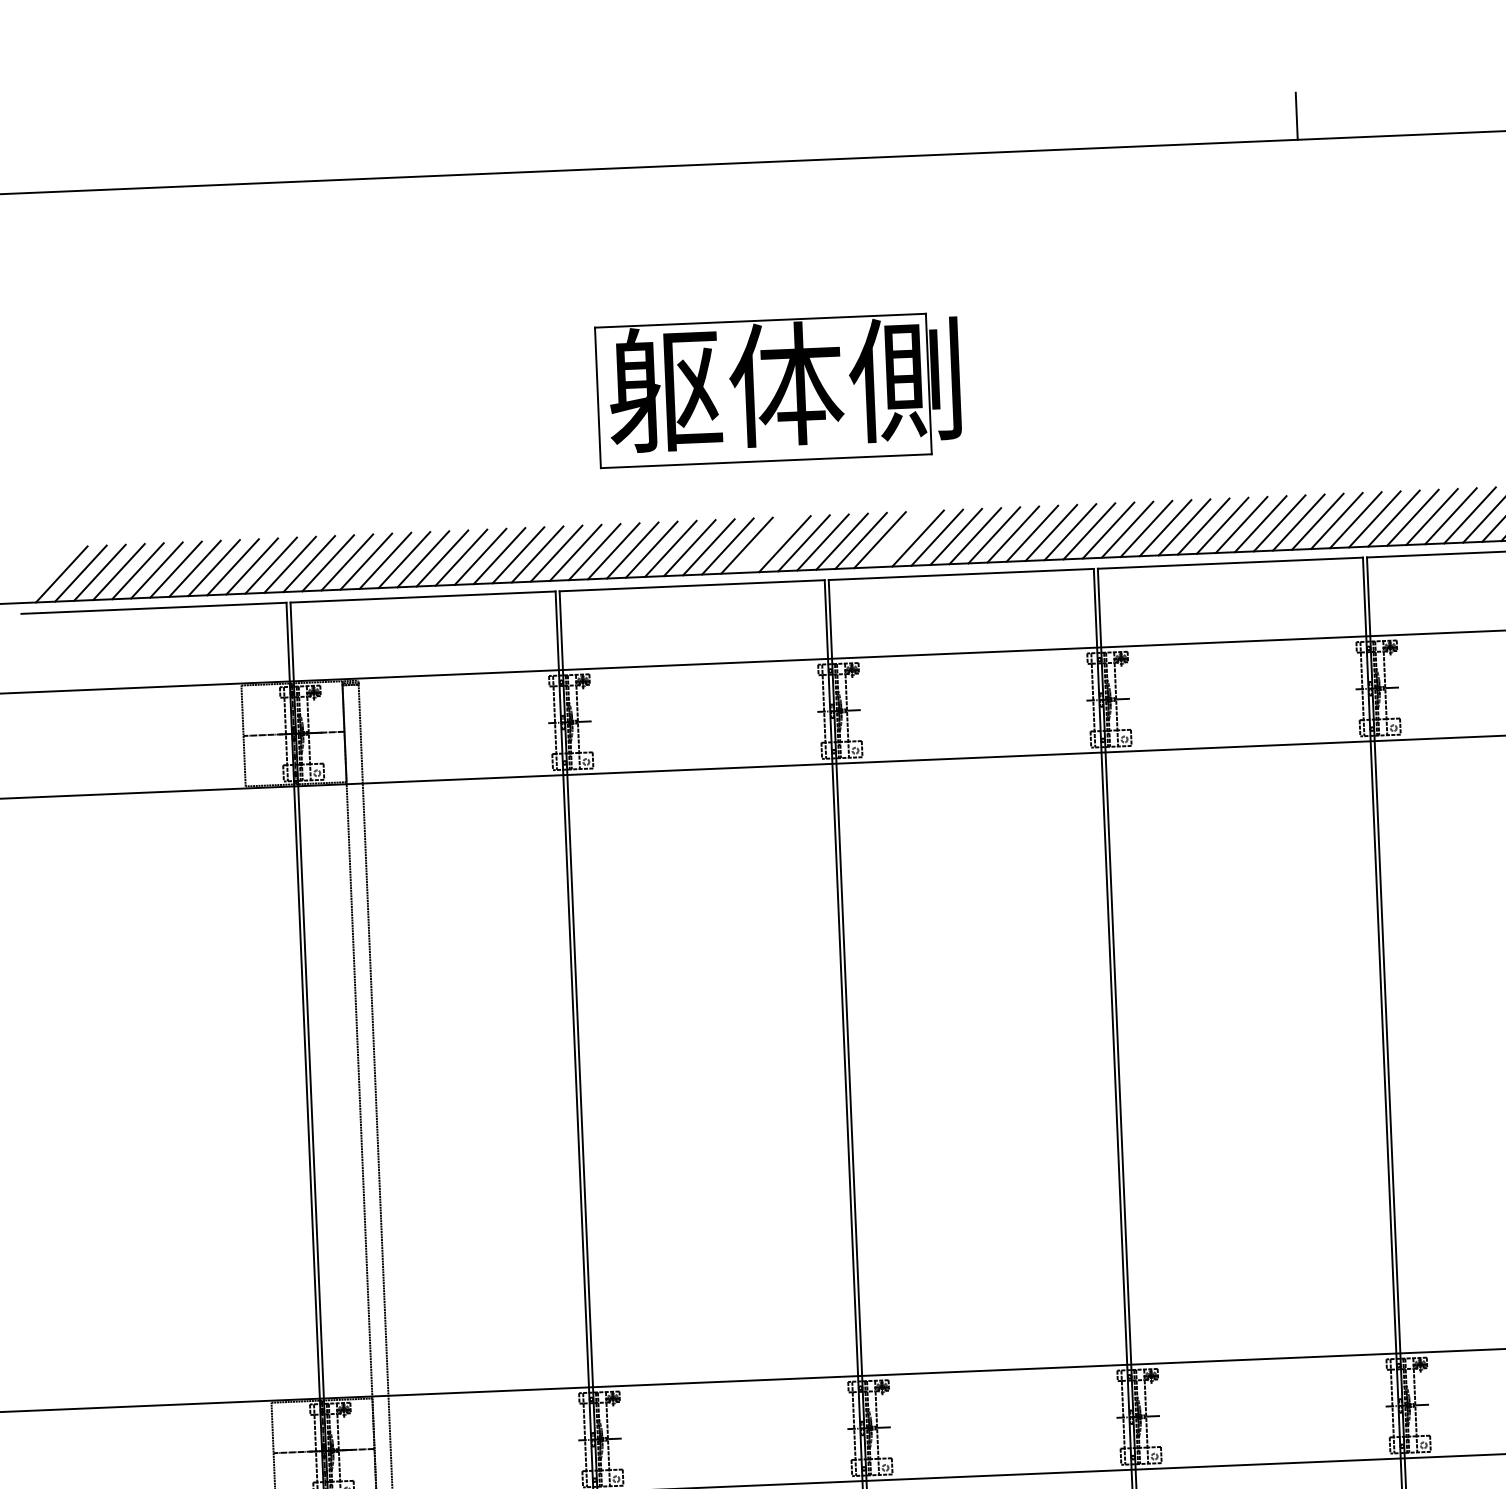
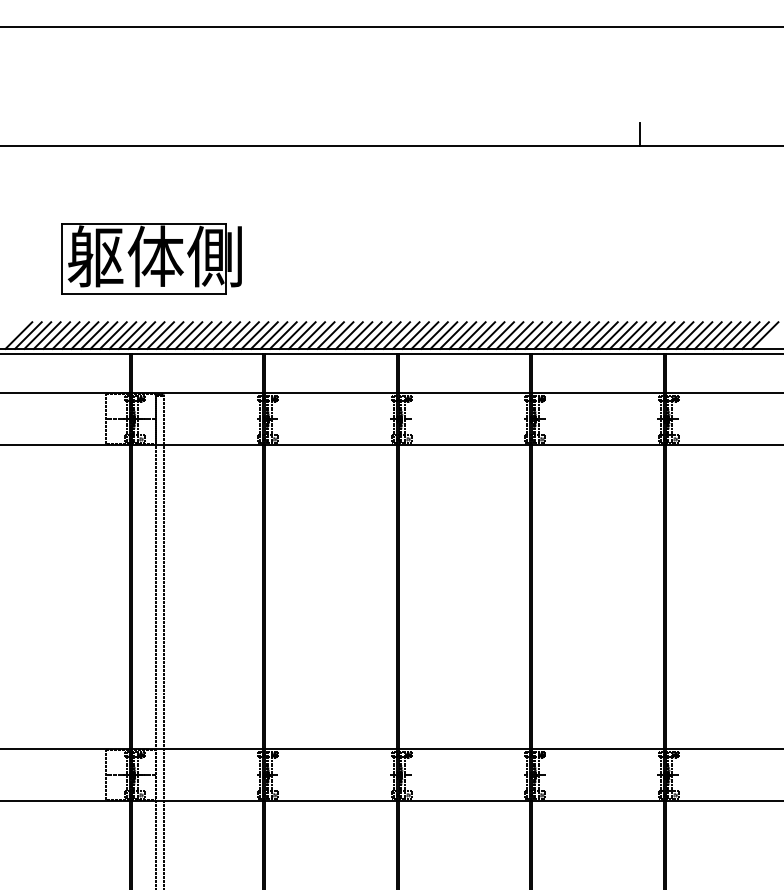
part: (777, 388) -> (151, 258), moved
line: (899, 539) -> (434, 335), added
line: (766, 544) -> (368, 335), added

